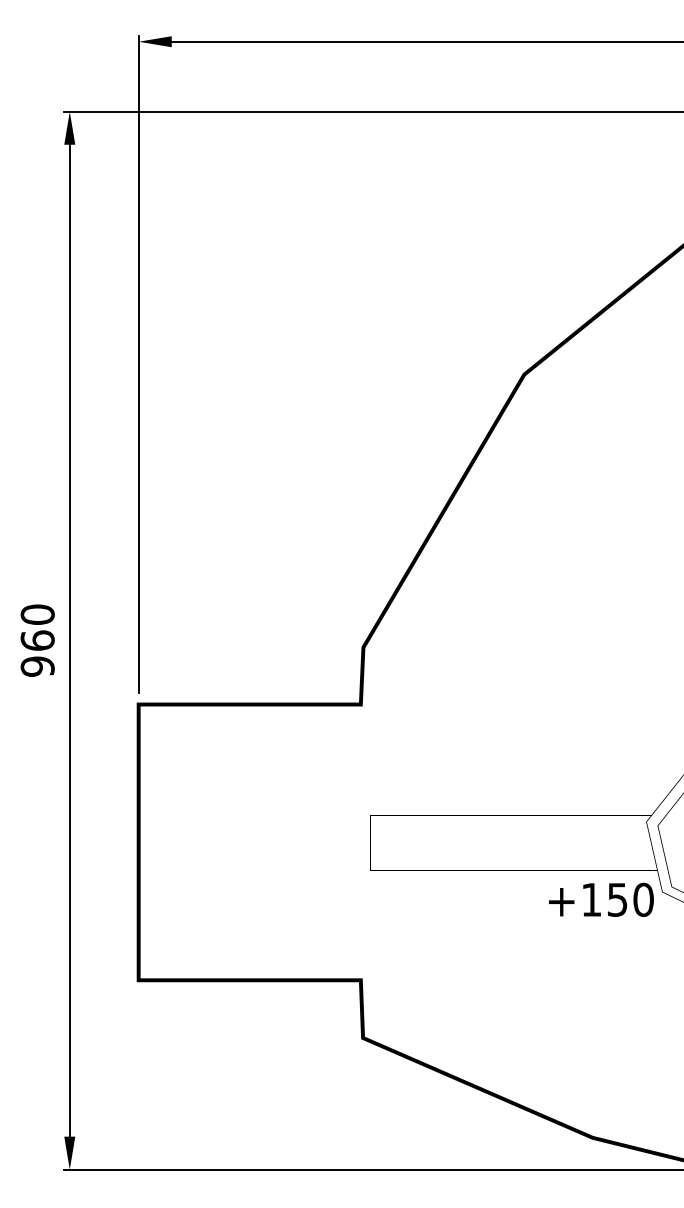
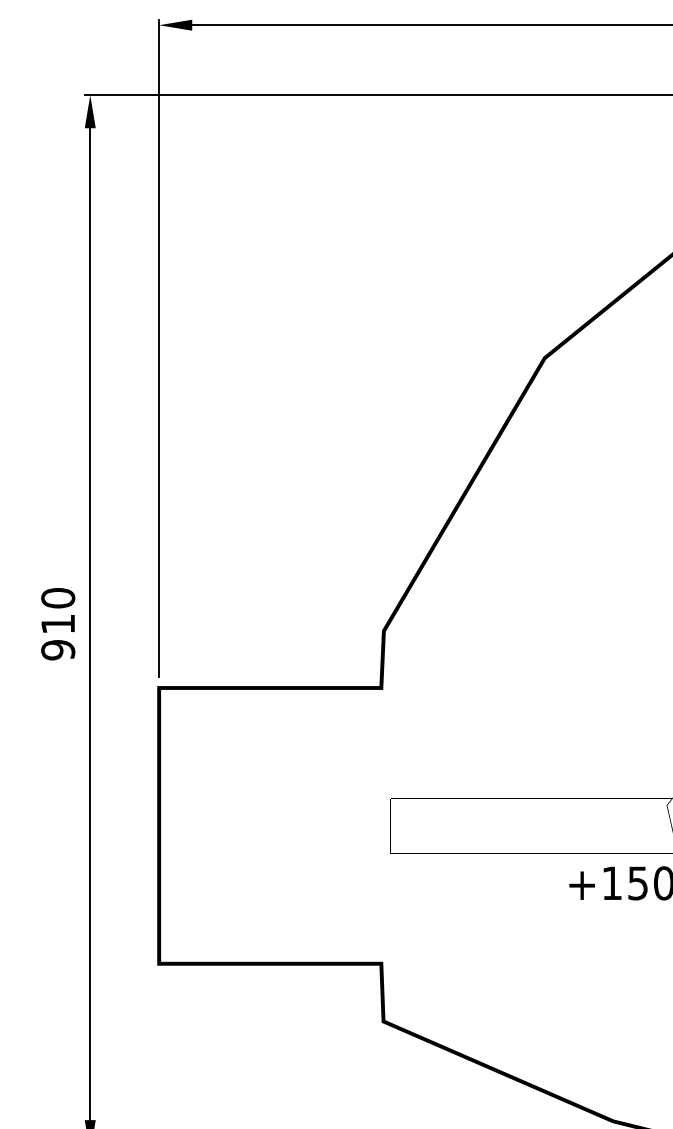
text: (37, 640) -> (57, 623), 960 -> 910

